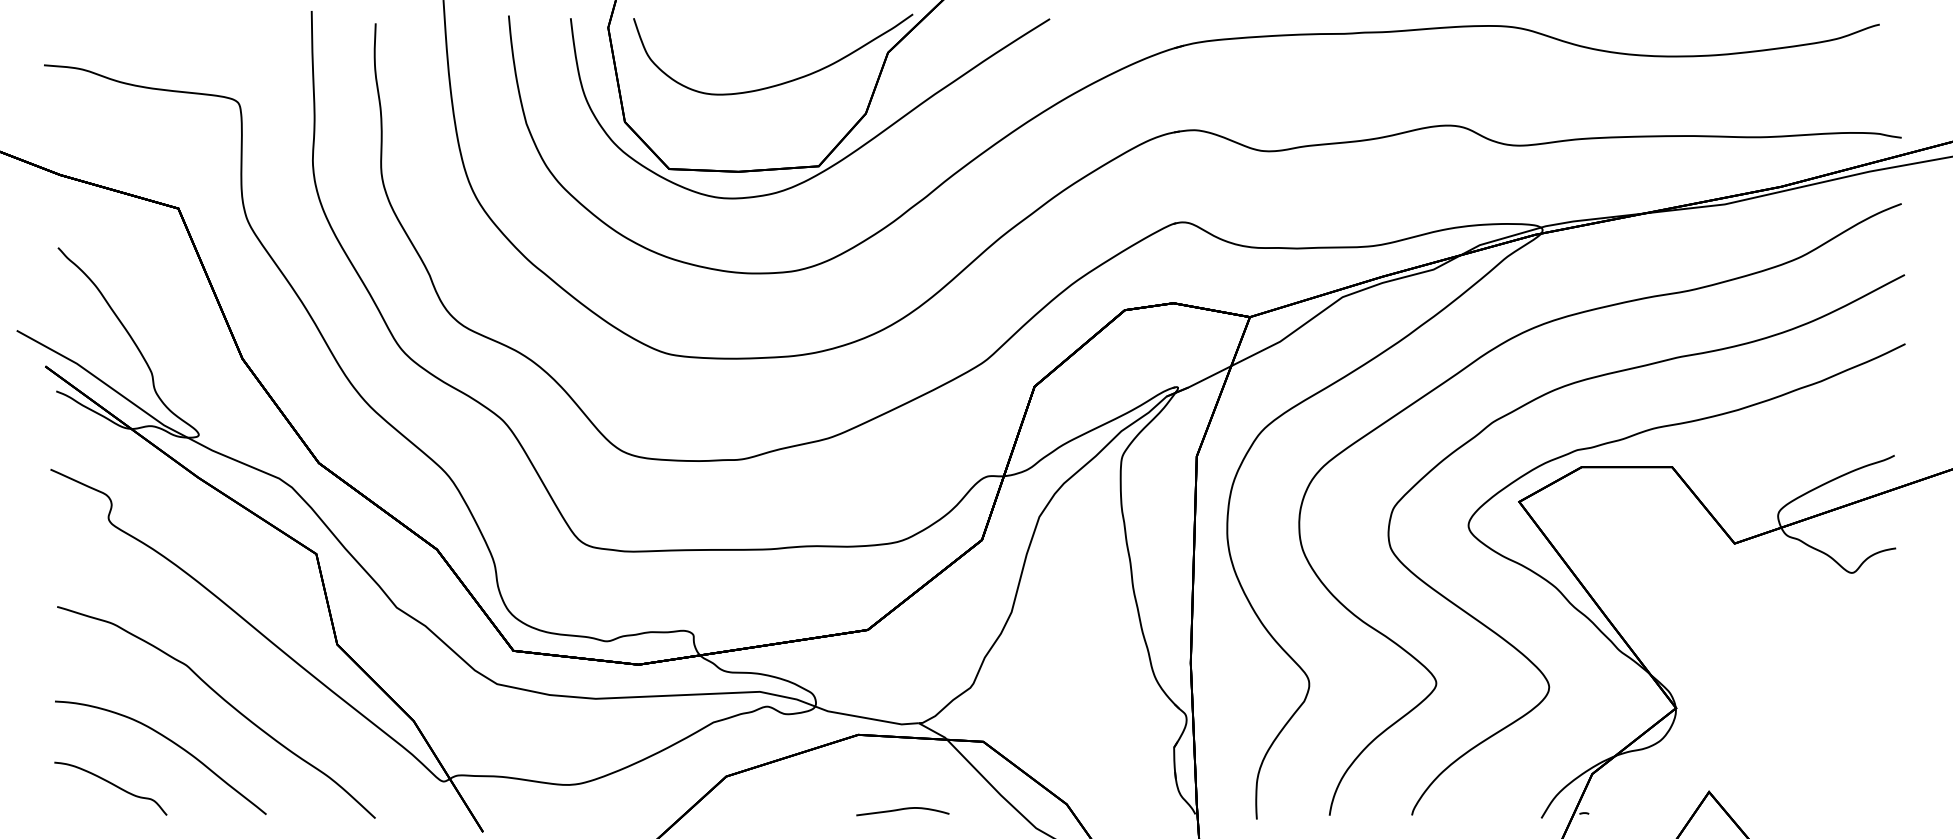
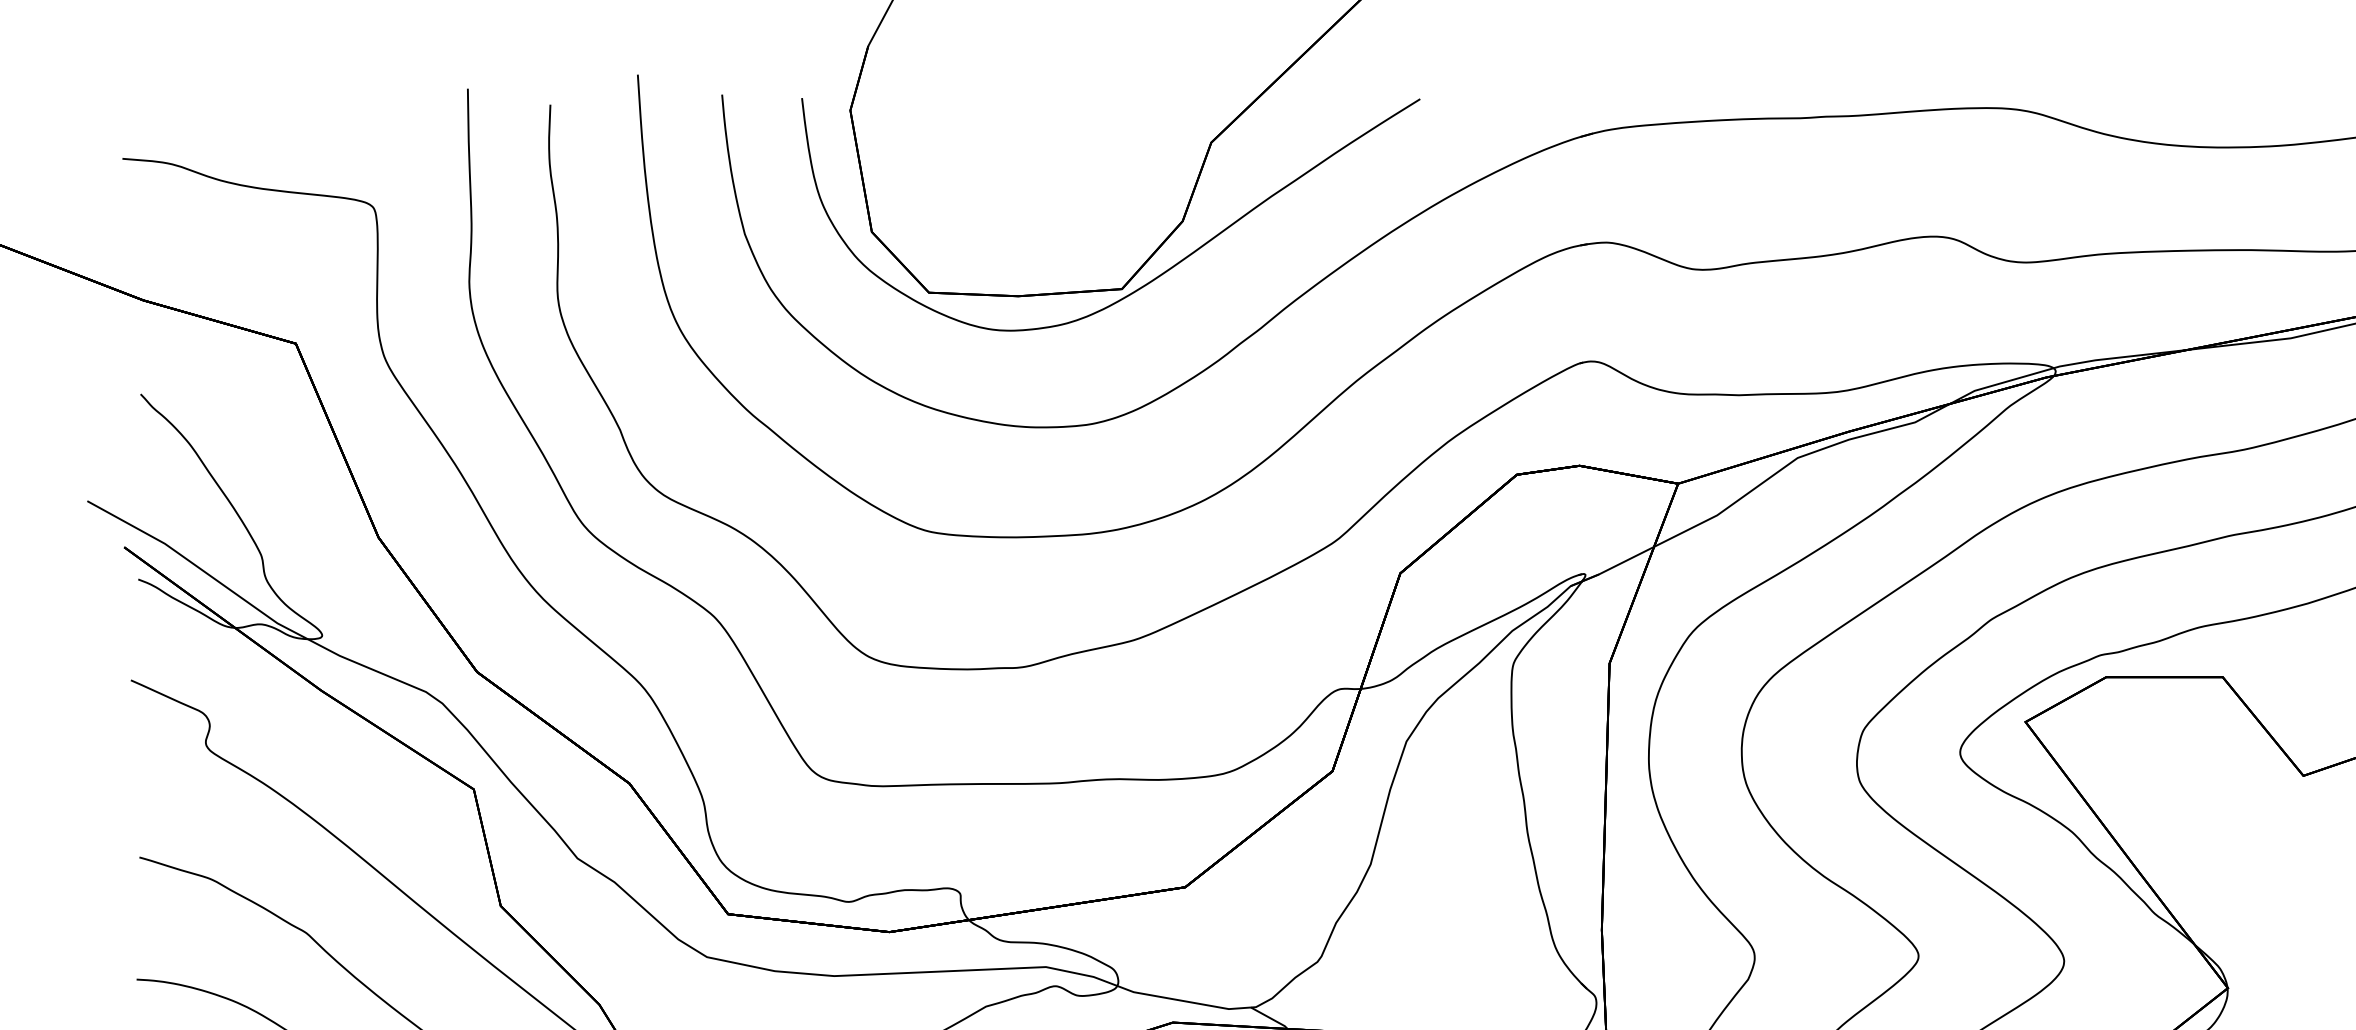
curve: (782, 82) -> (1075, 181), removed

